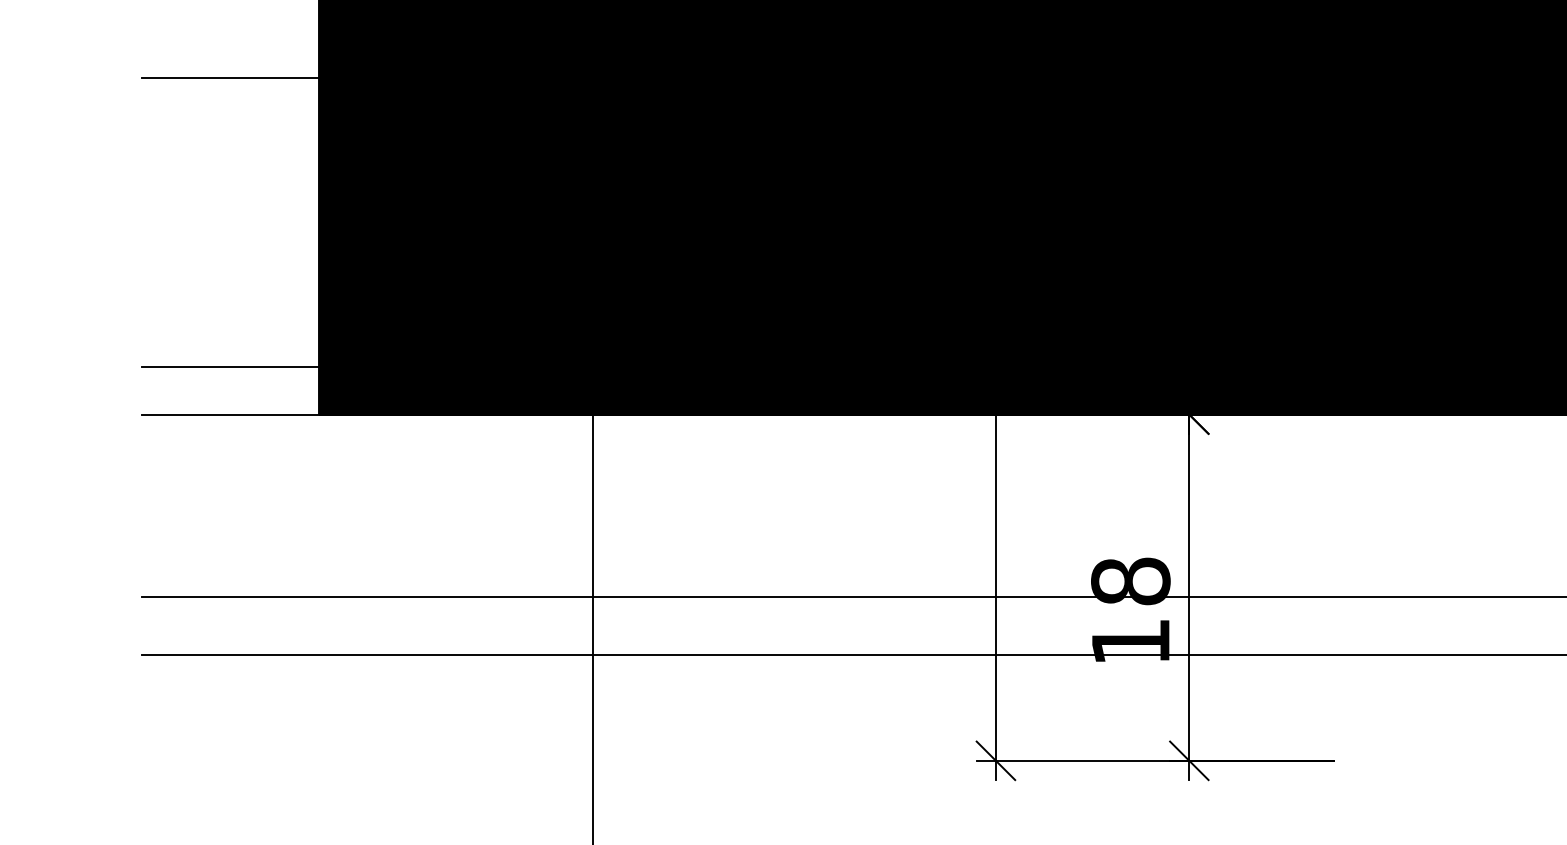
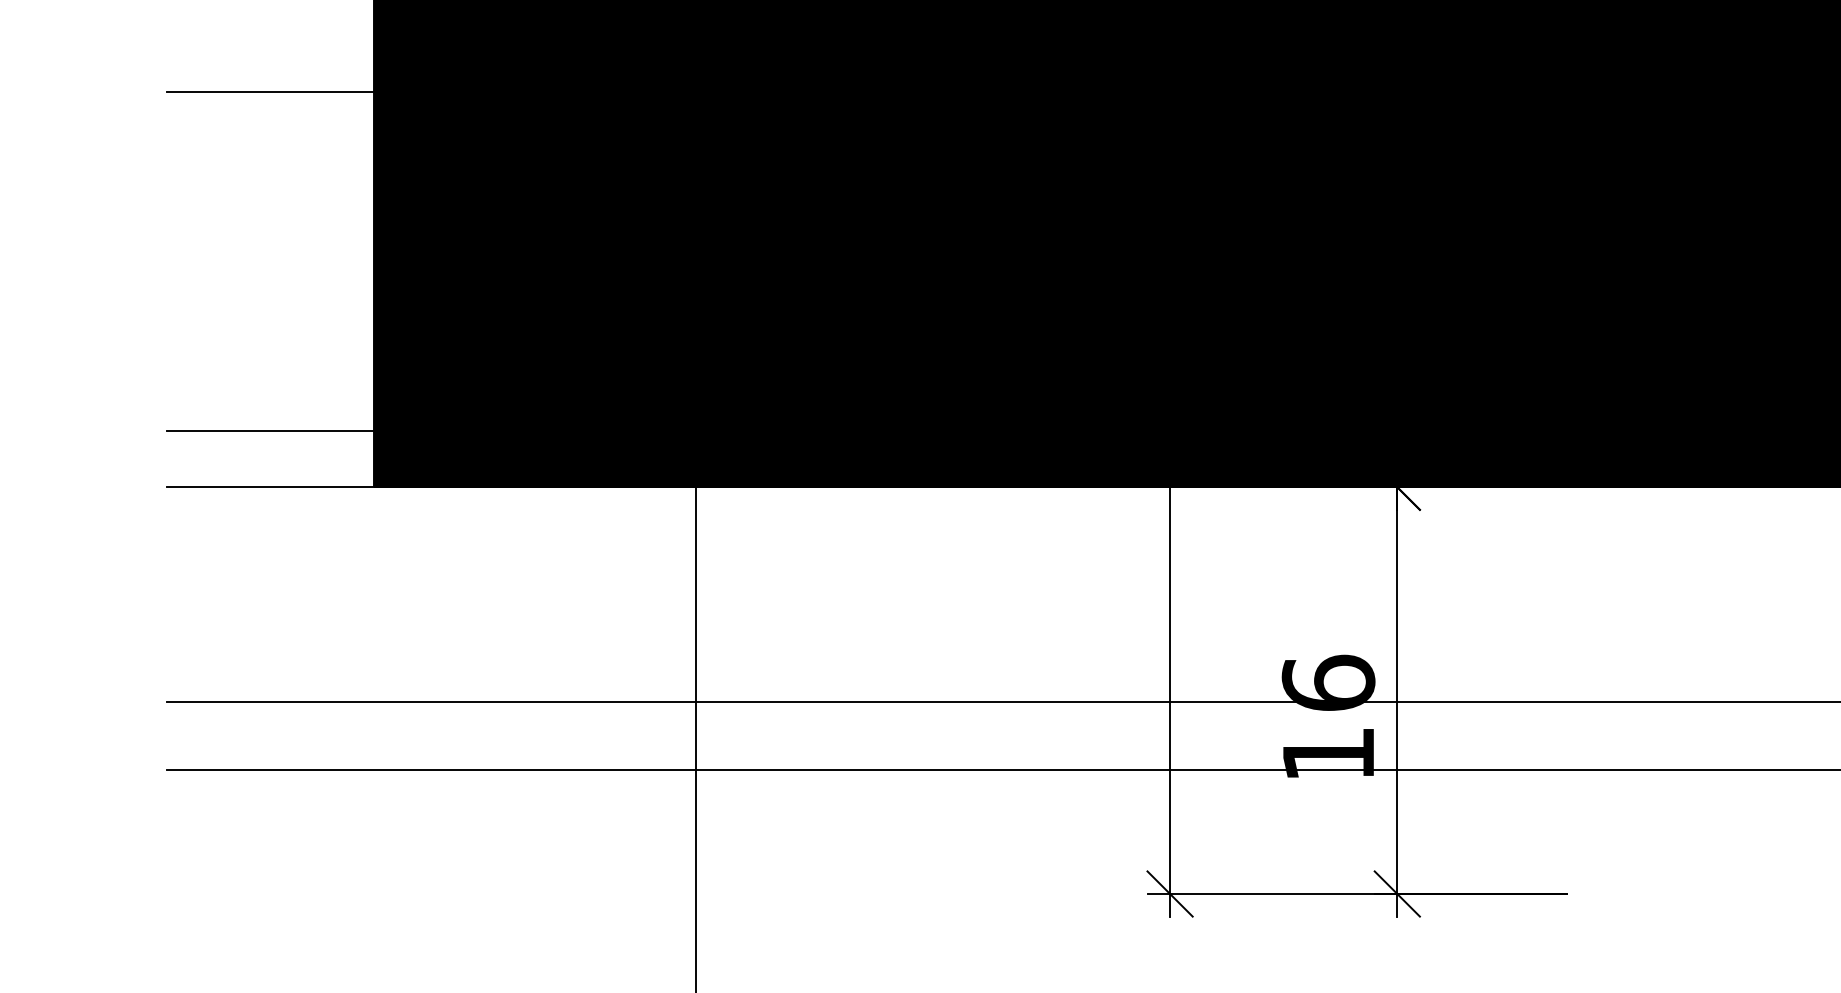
text: (1130, 580) -> (1328, 682), 18 -> 16

